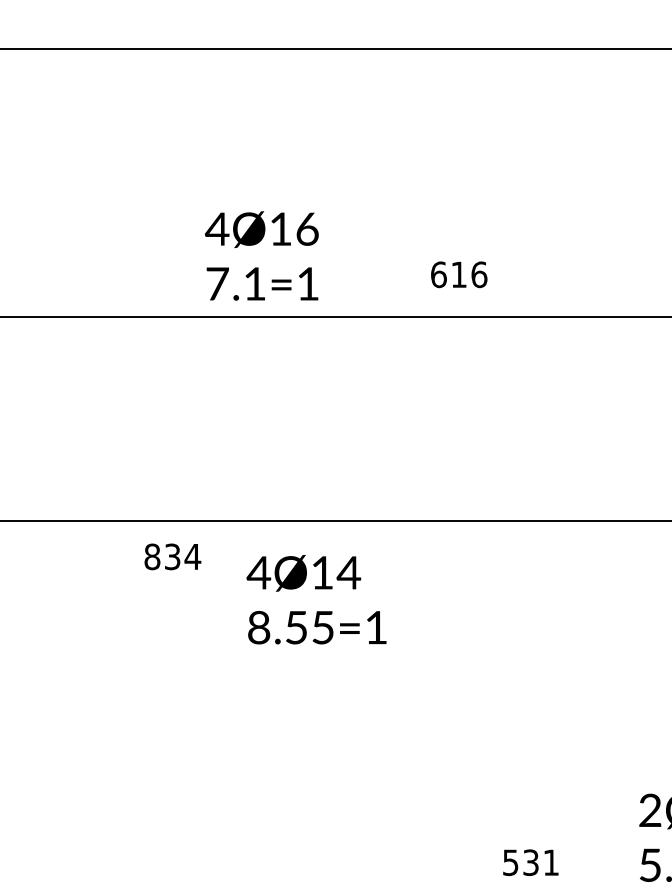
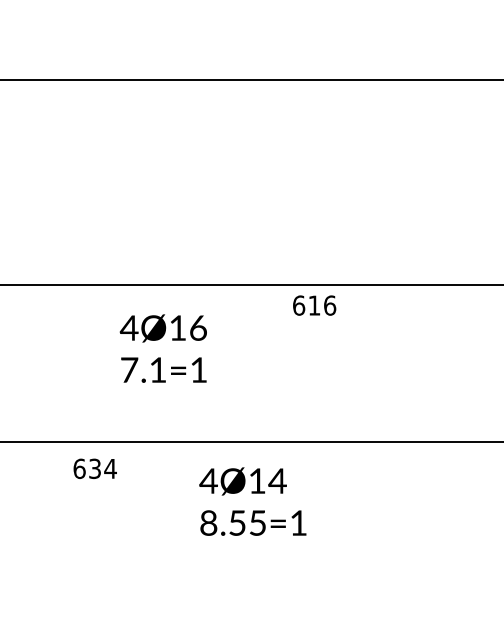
text: (261, 255) -> (163, 348), moved
text: (459, 274) -> (314, 305), moved
text: (152, 556) -> (79, 468), 834 -> 634
text: (316, 599) -> (252, 501), moved

